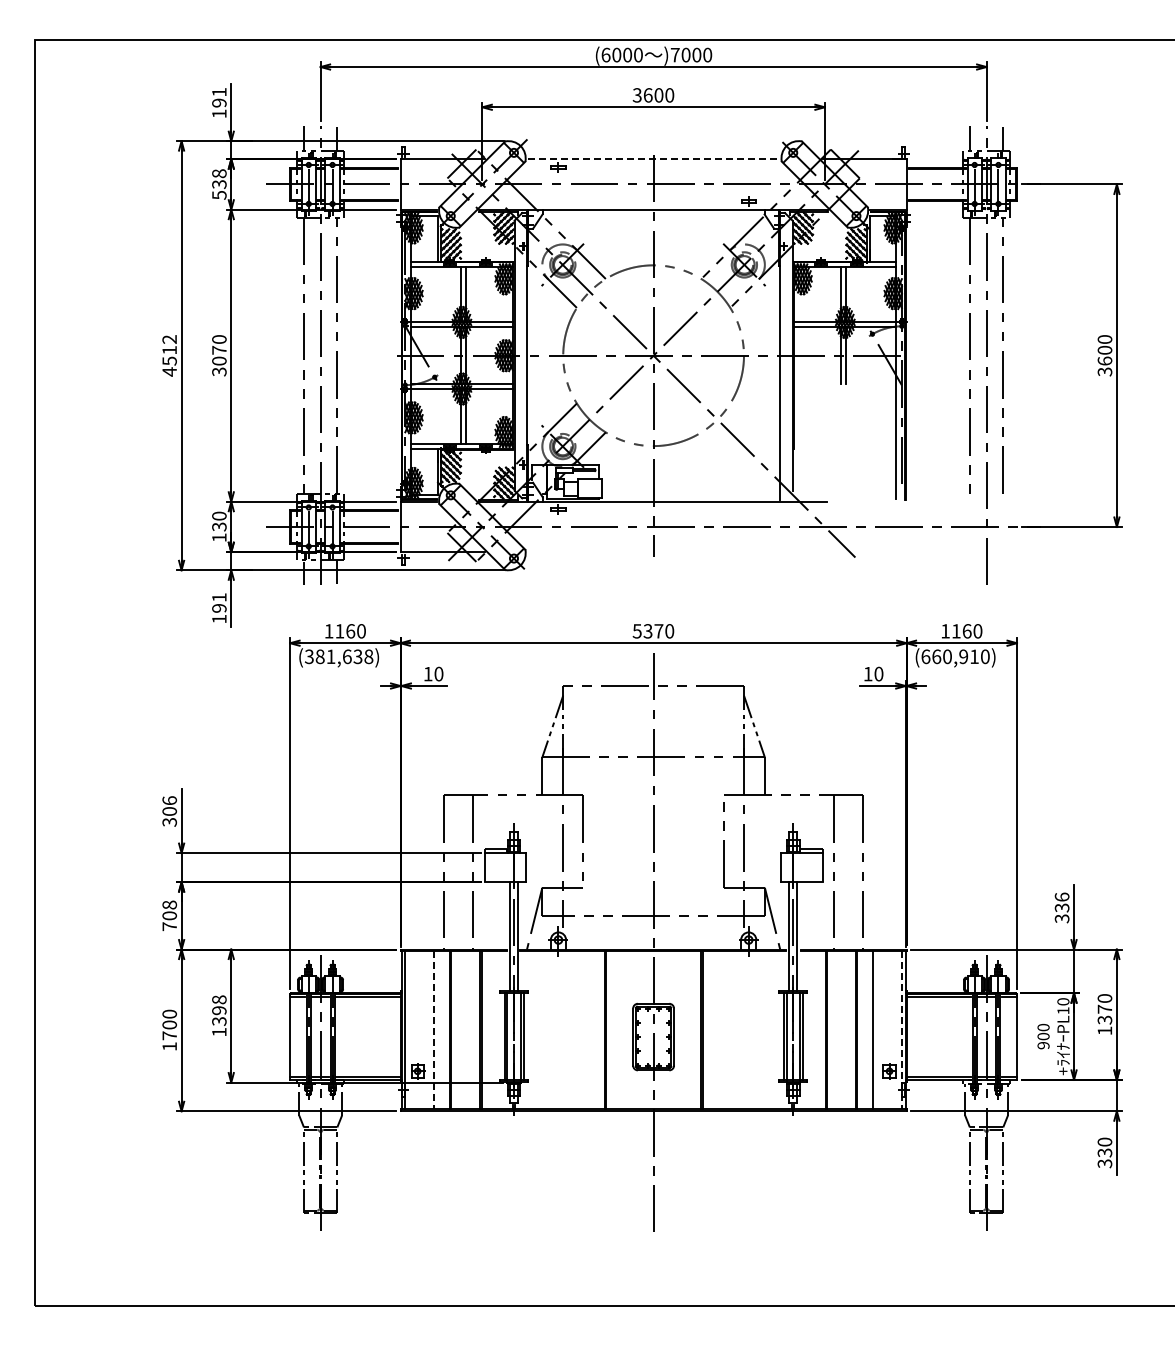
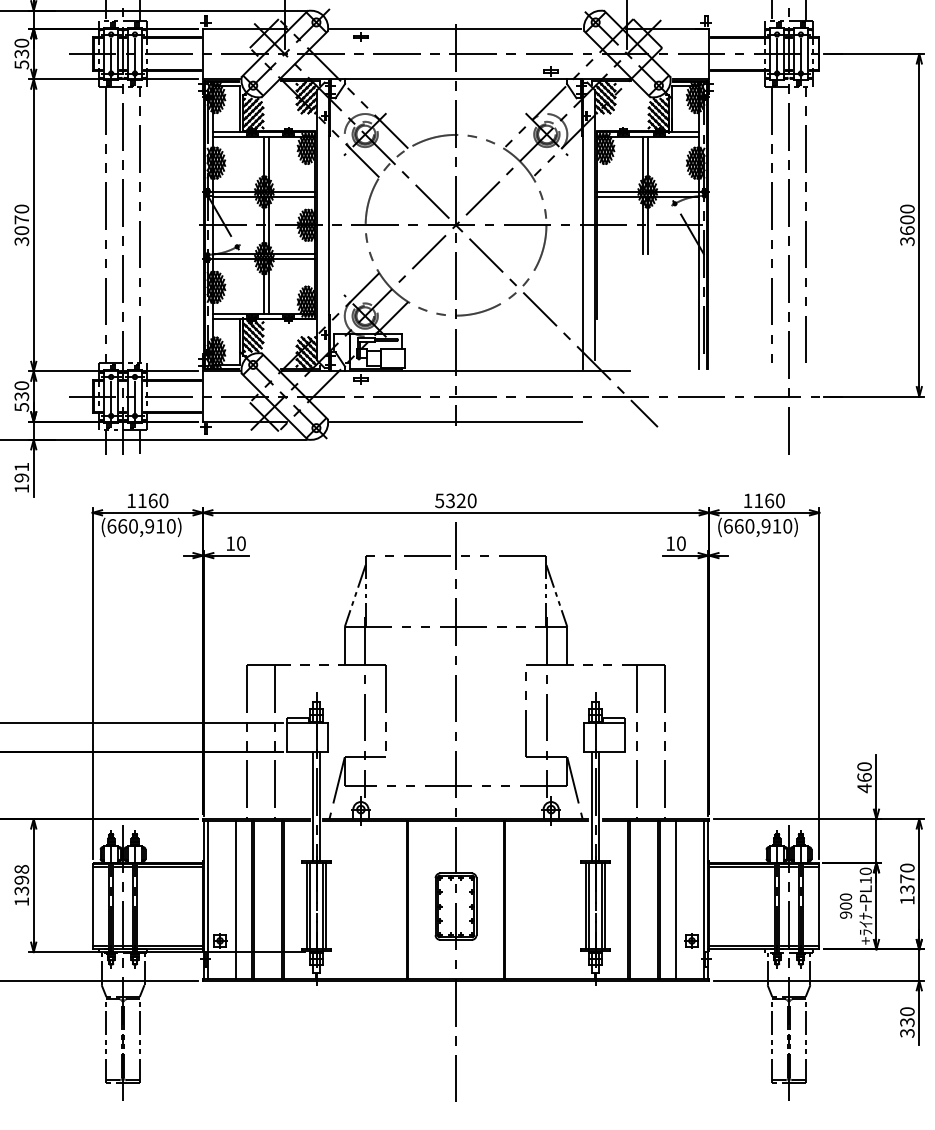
line: (653, 159) -> (455, 29), dashed -> solid
text: (219, 173) -> (21, 43), 538 -> 530
text: (219, 537) -> (21, 407), 130 -> 530
line: (653, 552) -> (455, 422), added
text: (658, 631) -> (460, 501), 5370 -> 5320
text: (338, 656) -> (140, 526), (381,638) -> (660,910)
text: (1061, 907) -> (863, 777), 336 -> 460
line: (433, 1030) -> (235, 900), dashed -> solid
line: (901, 1030) -> (703, 900), dashed -> solid

